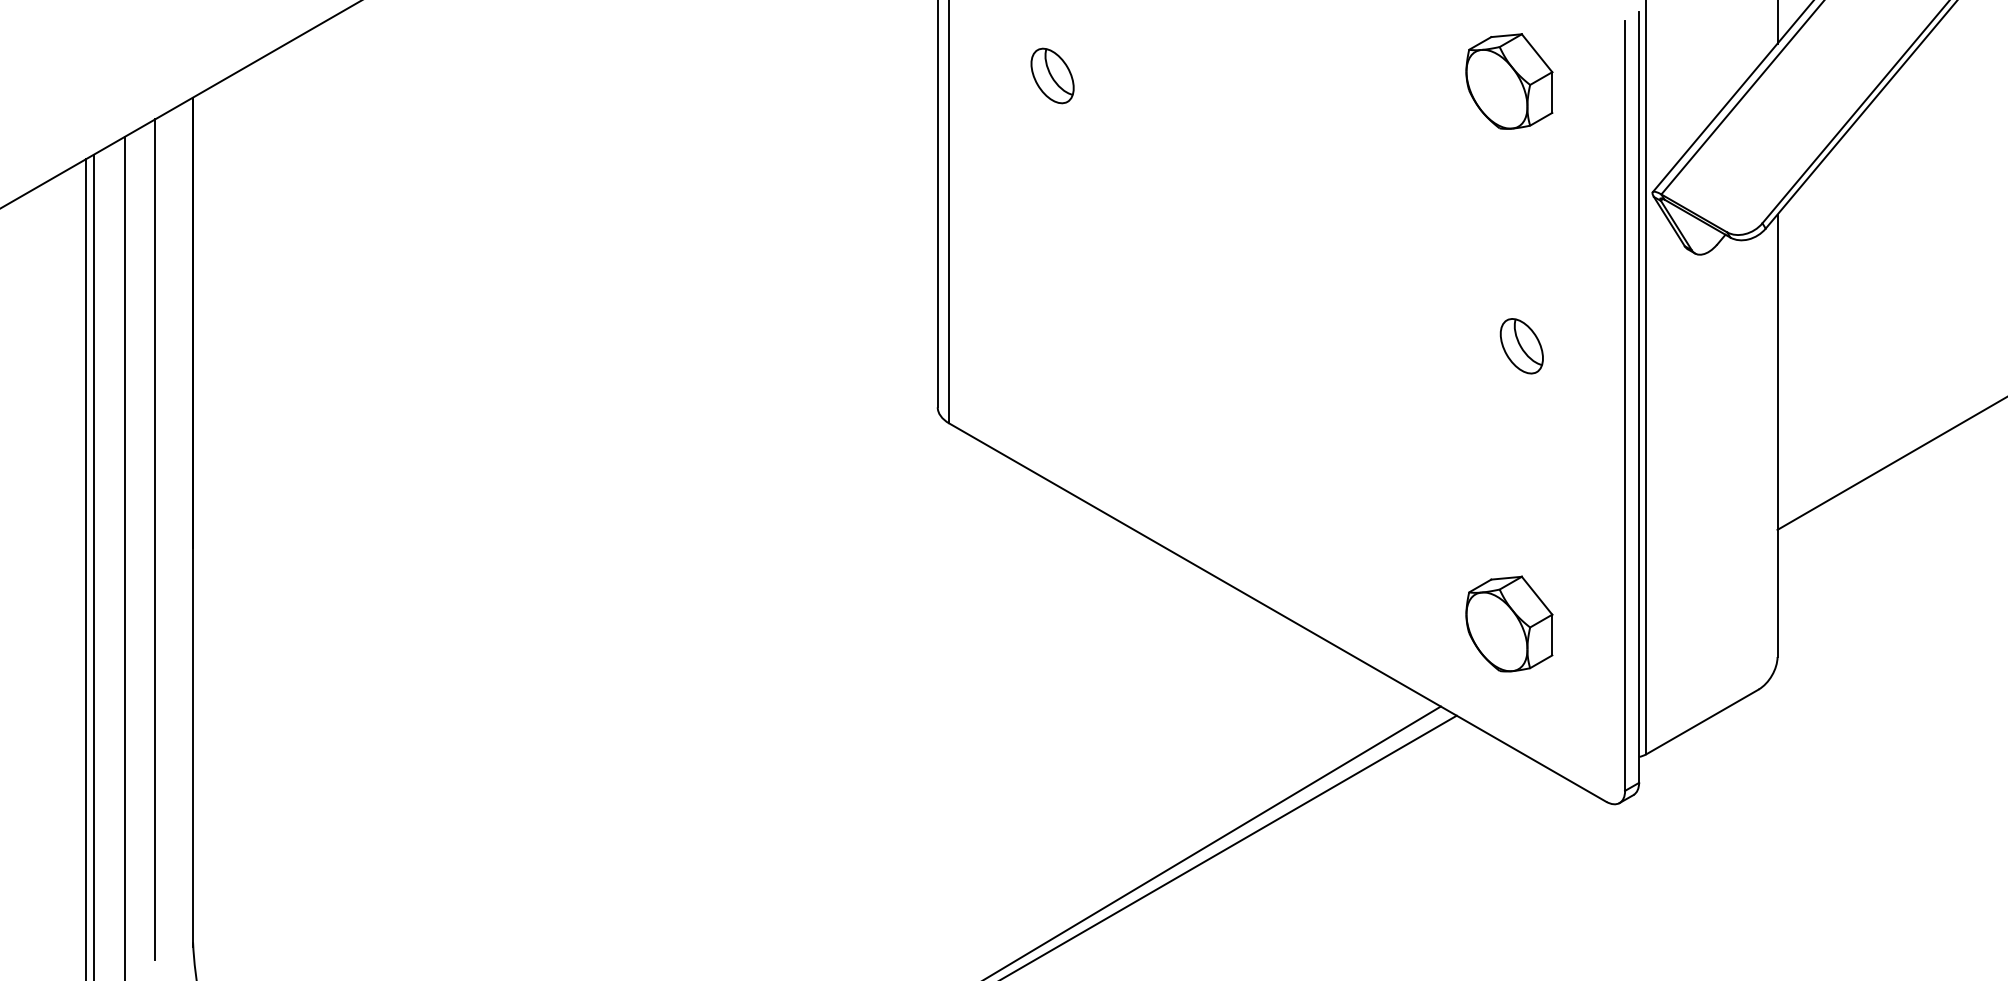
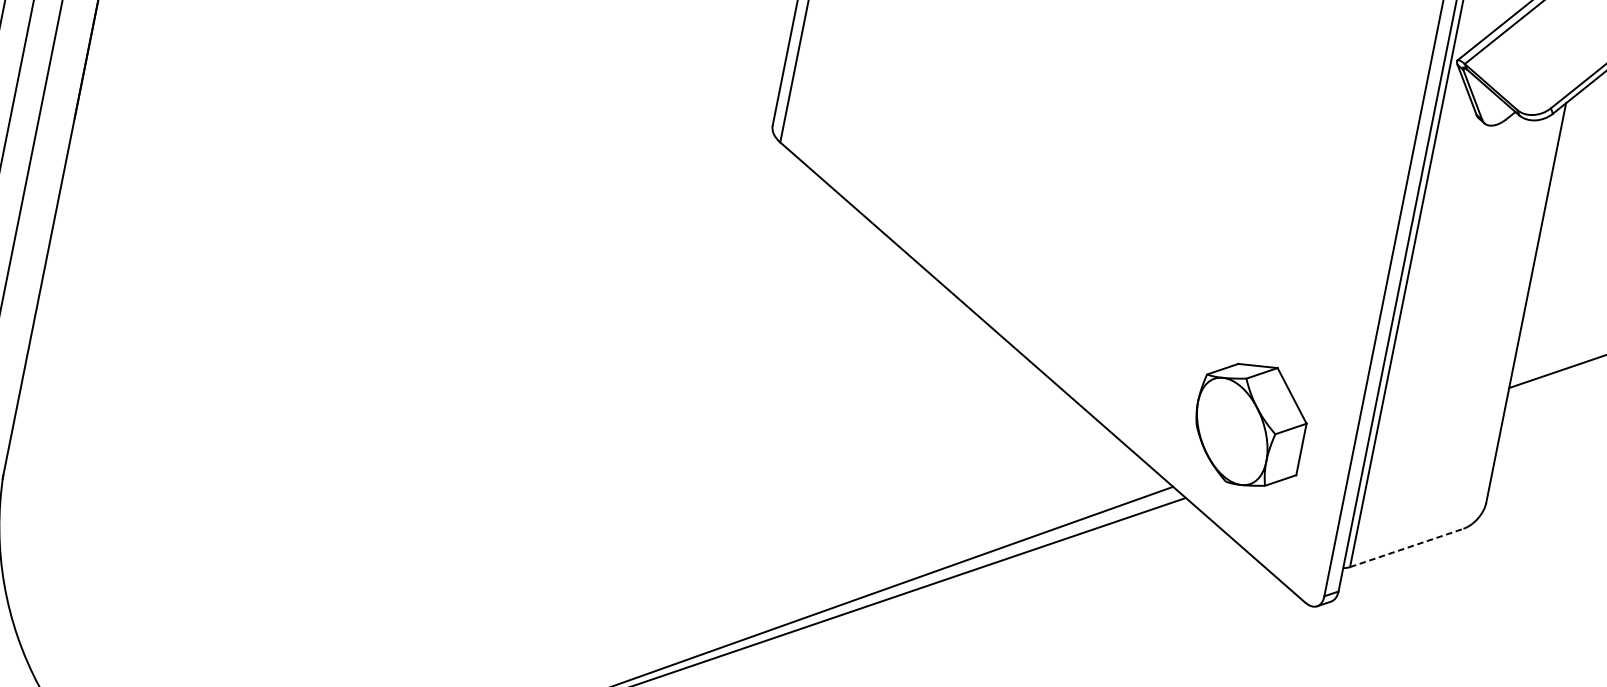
part: (1521, 346) -> (1311, 176), removed
part: (1509, 623) -> (1250, 424), size x1.4
line: (1702, 721) -> (1406, 547), solid -> dashed

